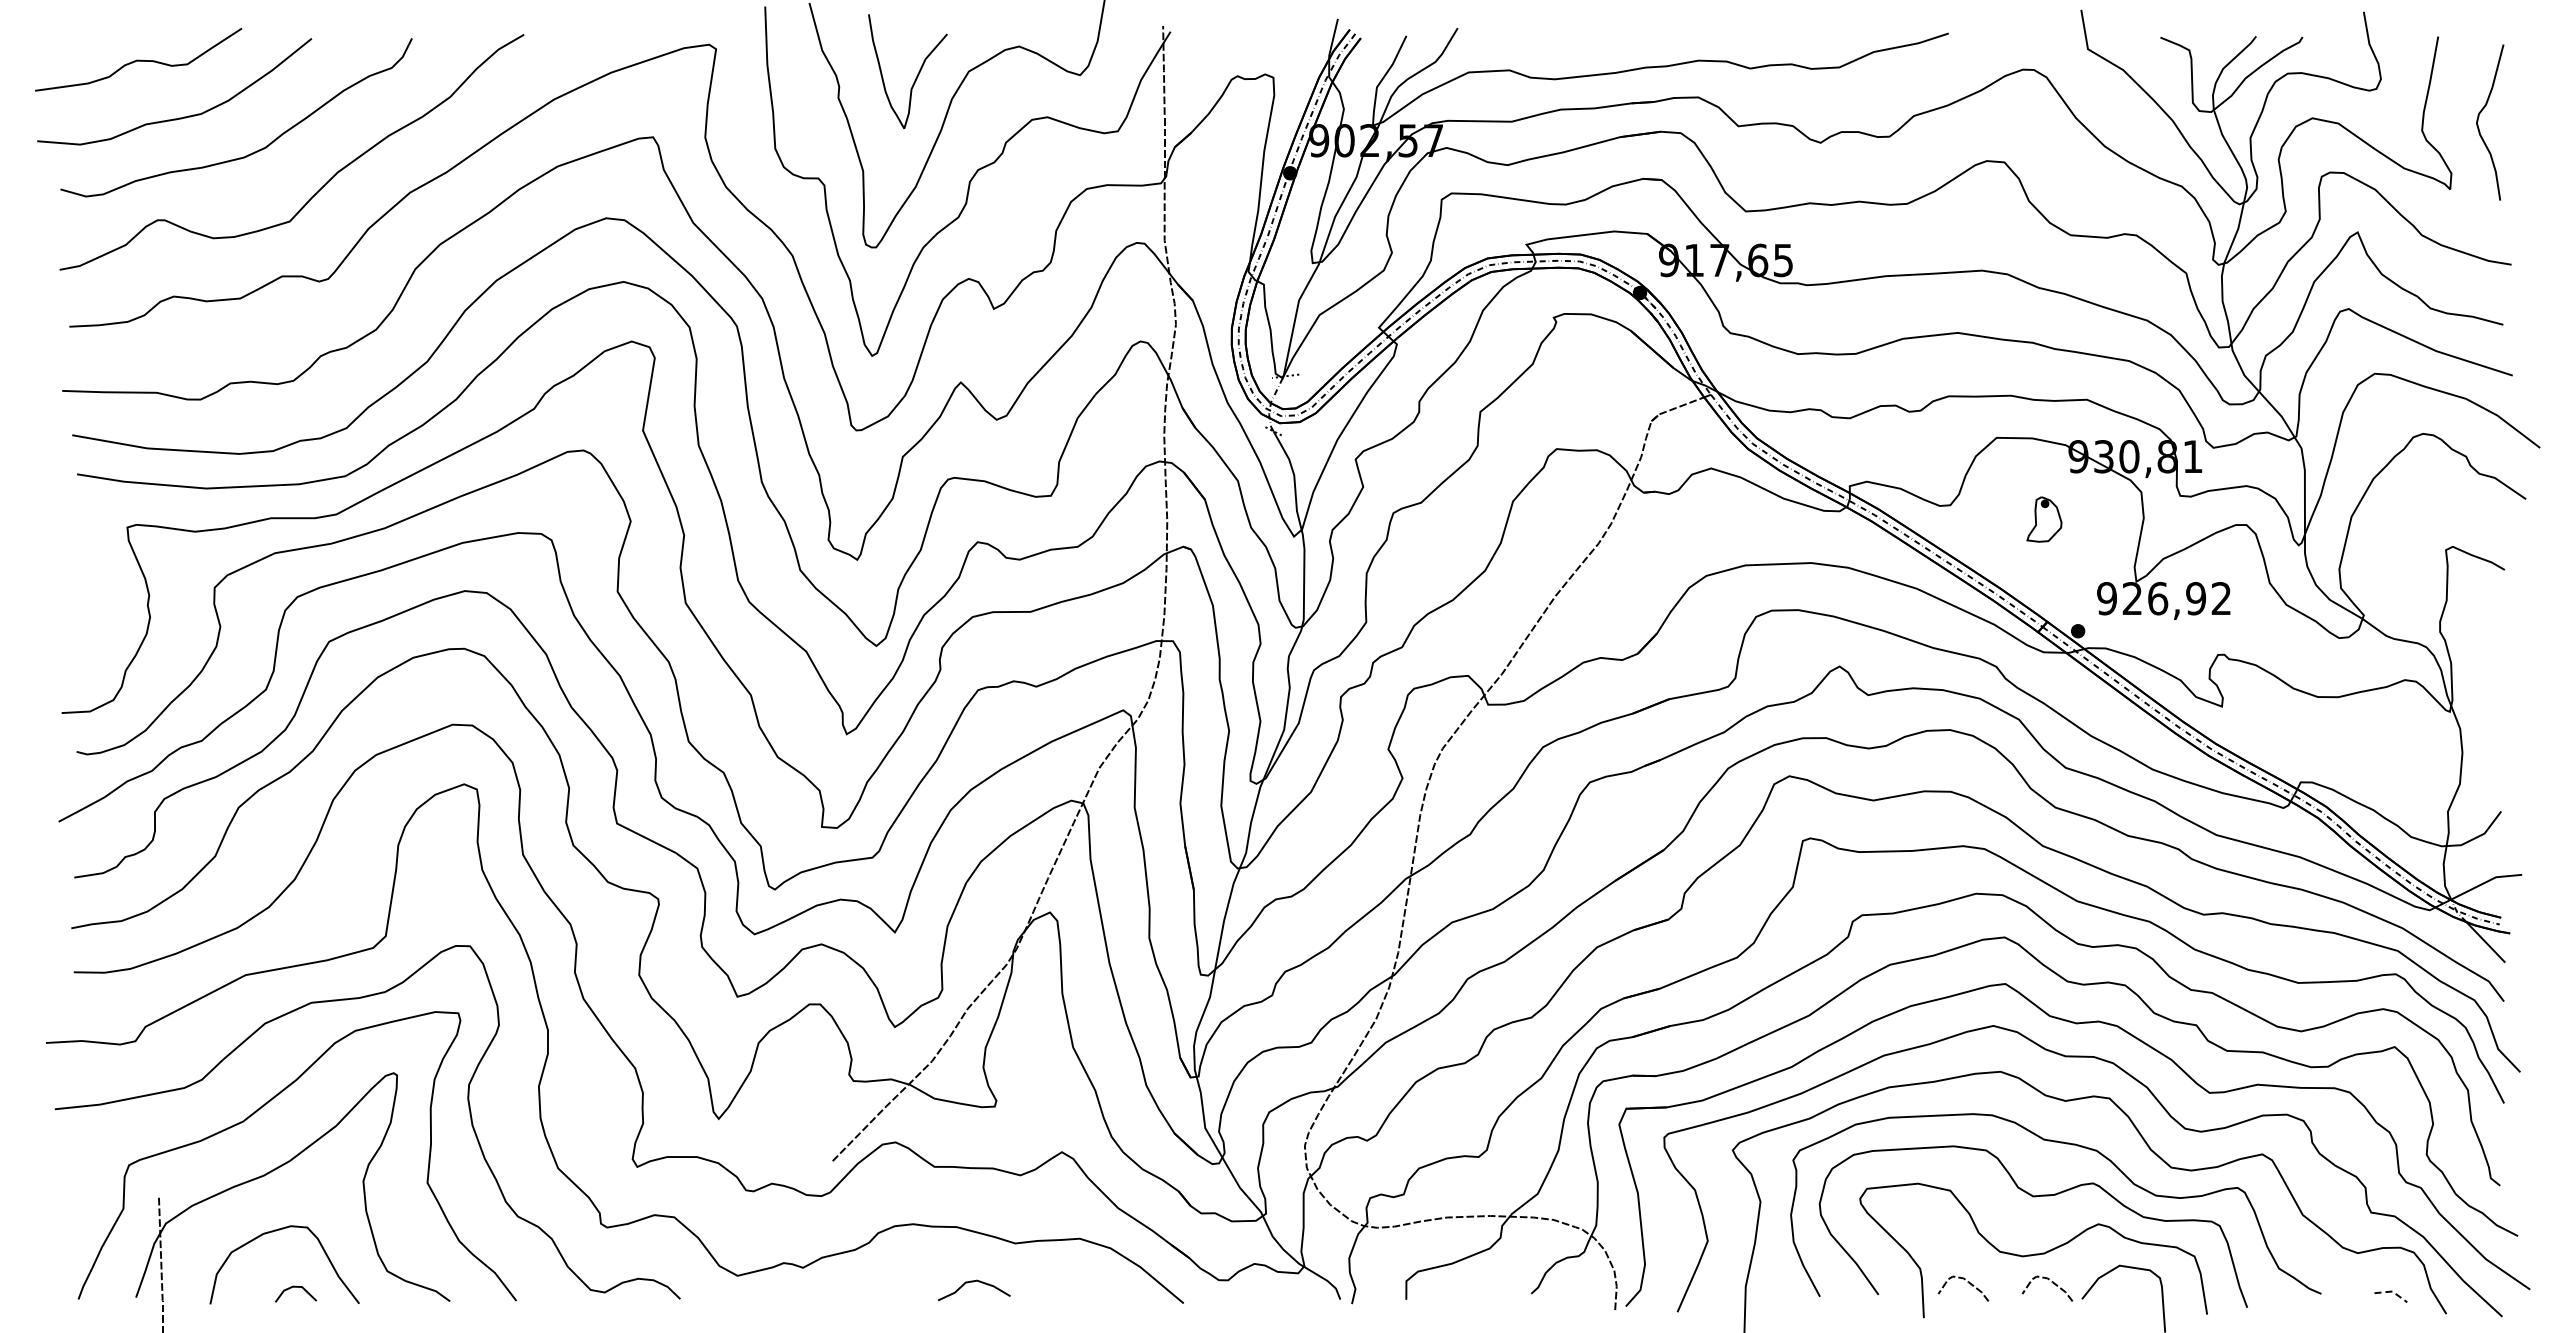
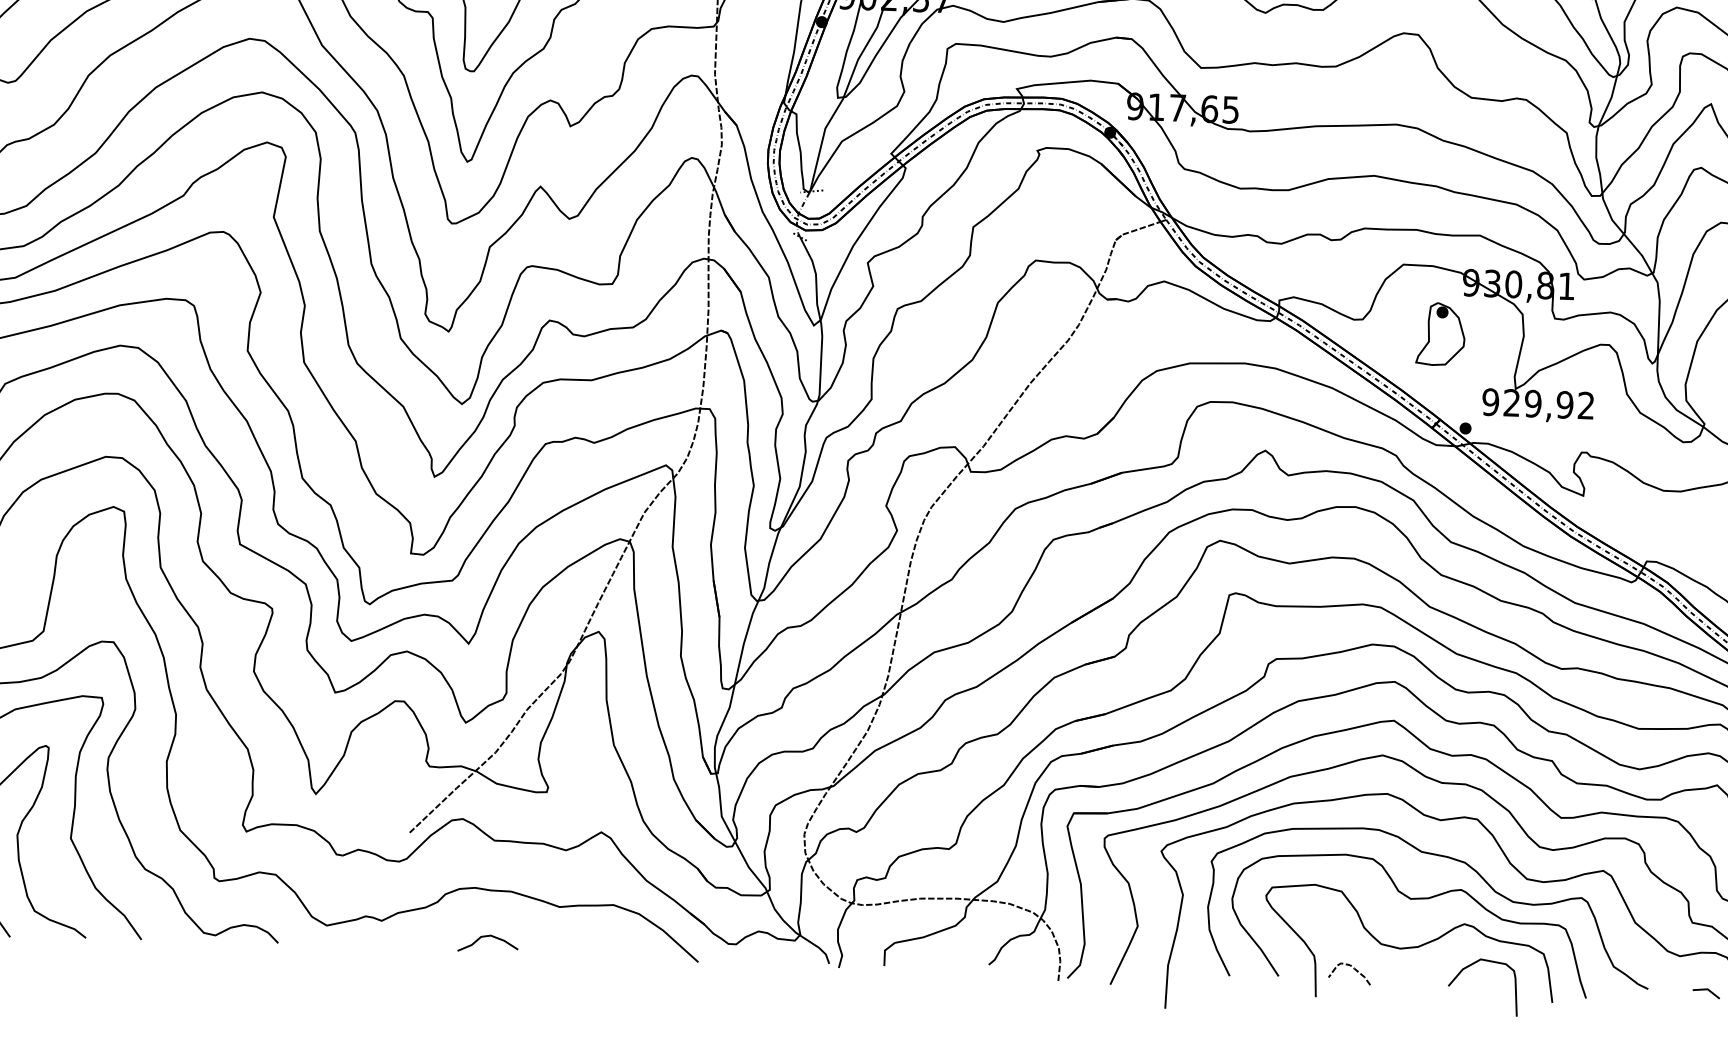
part: (2044, 519) -> (1440, 334), size x1.67
text: (2157, 598) -> (1532, 403), 926,92 -> 929,92
curve: (973, 1282) -> (487, 937), moved
curve: (2052, 1283) -> (1424, 972), removed
line: (2392, 1291) -> (1707, 989), dashed -> solid

